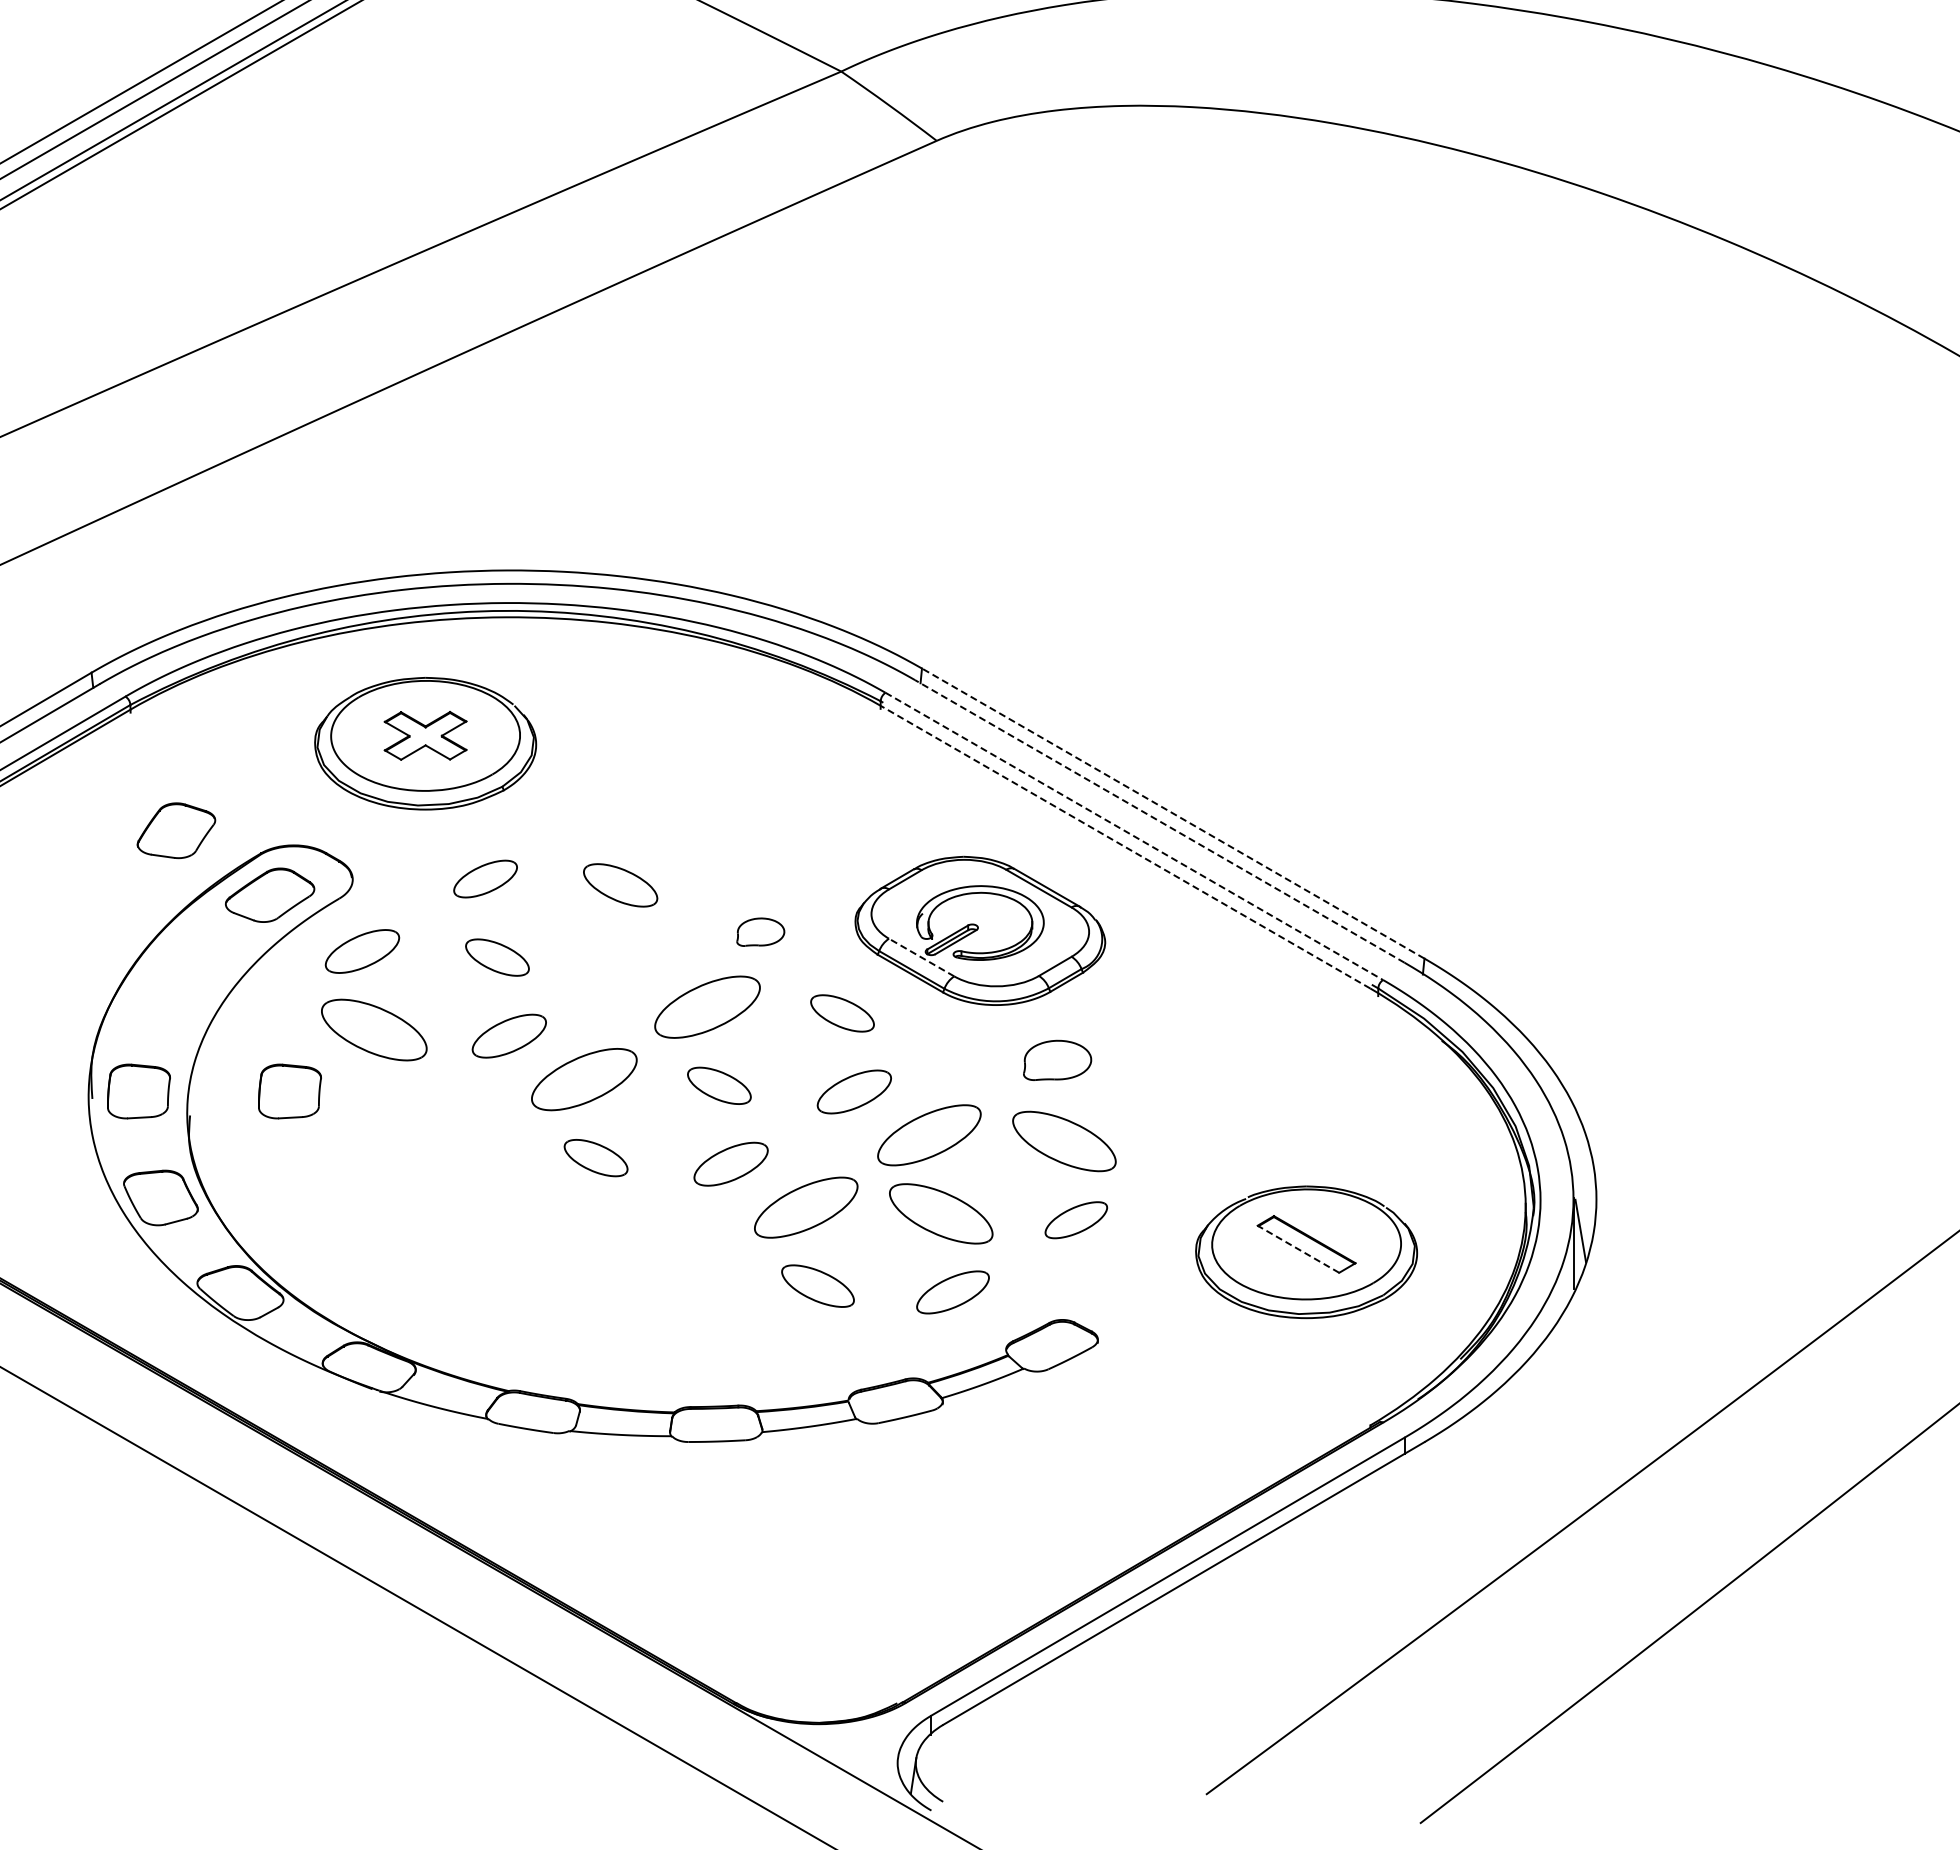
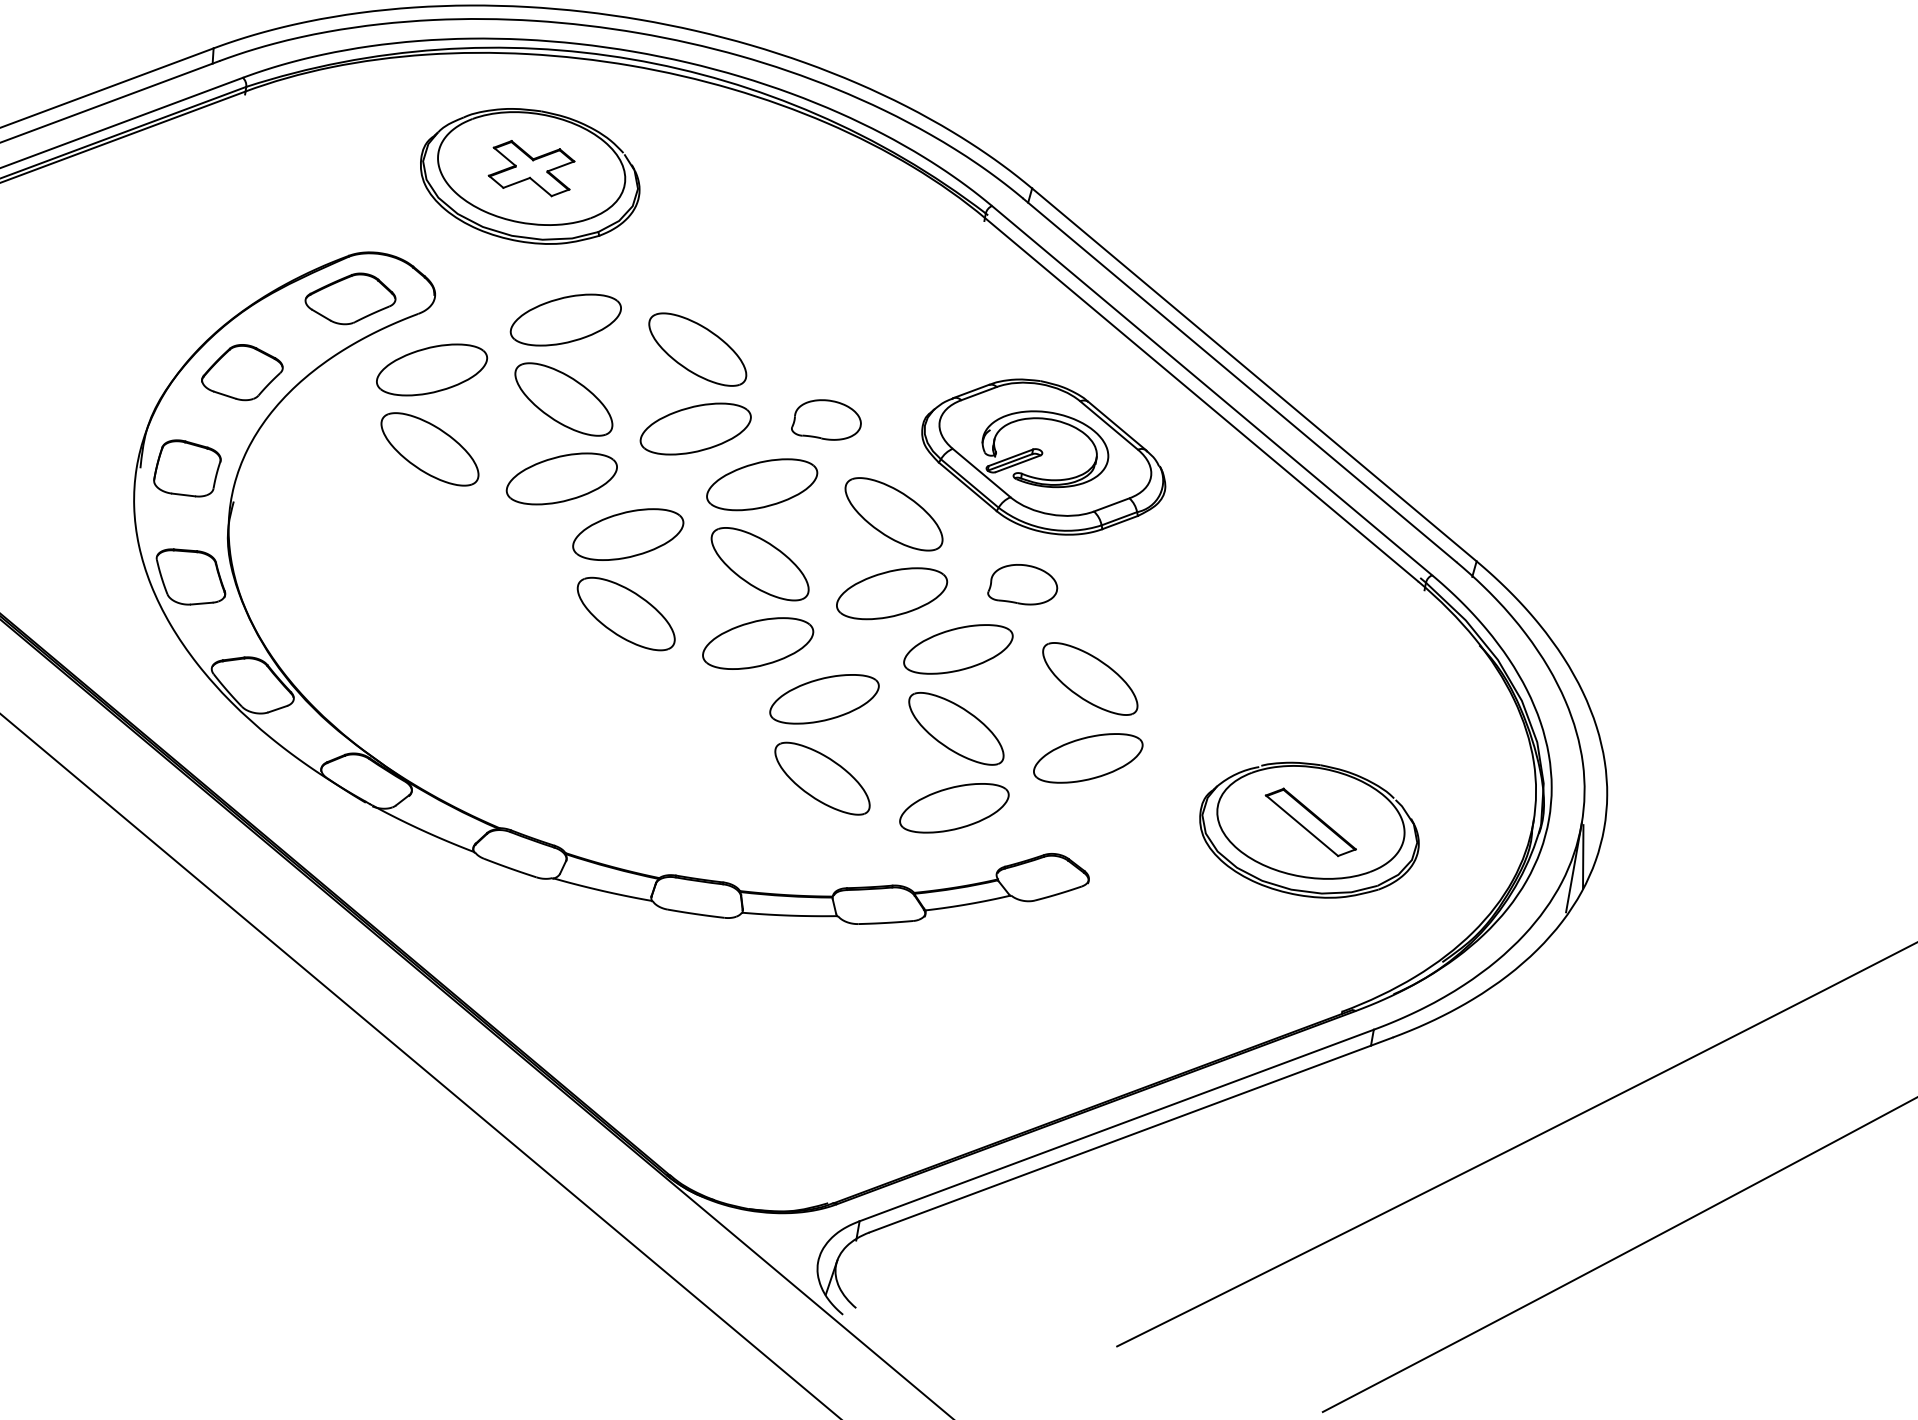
line: (1172, 813) -> (1253, 374), dashed -> solid
line: (1159, 821) -> (1239, 380), dashed -> solid
part: (176, 830) -> (242, 372), moved
line: (1134, 836) -> (1212, 390), dashed -> solid
line: (1125, 847) -> (1201, 400), dashed -> solid
part: (485, 878) -> (565, 319), size x1.67
part: (620, 885) -> (697, 349), size x1.43
part: (760, 931) -> (827, 419), size x1.43
part: (362, 951) -> (432, 369), size x1.43
part: (497, 957) -> (563, 399), size x1.67
line: (921, 957) -> (981, 472), dashed -> solid
part: (632, 963) -> (695, 428), added
part: (842, 1013) -> (893, 514), size x1.67
part: (509, 1035) -> (562, 478), size x1.43
part: (1057, 1059) -> (1023, 583), moved
part: (719, 1085) -> (760, 563), size x1.67
part: (289, 1091) -> (335, 495), removed
part: (854, 1091) -> (892, 593), size x1.43
part: (595, 1157) -> (625, 613), size x1.67
part: (730, 1163) -> (757, 642), size x1.43
part: (1076, 1220) -> (1088, 758), size x1.67
line: (1298, 1249) -> (1302, 825), dashed -> solid
part: (817, 1285) -> (822, 777), size x1.43
part: (952, 1292) -> (953, 808), size x1.43

